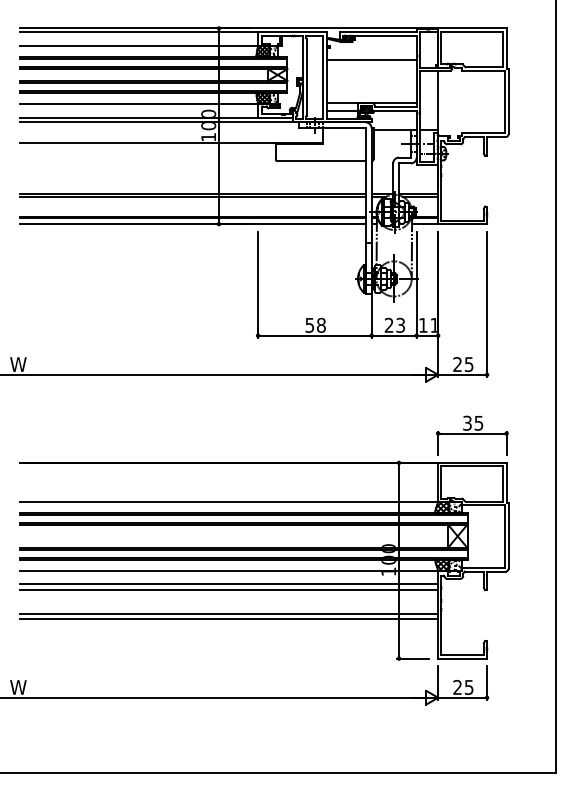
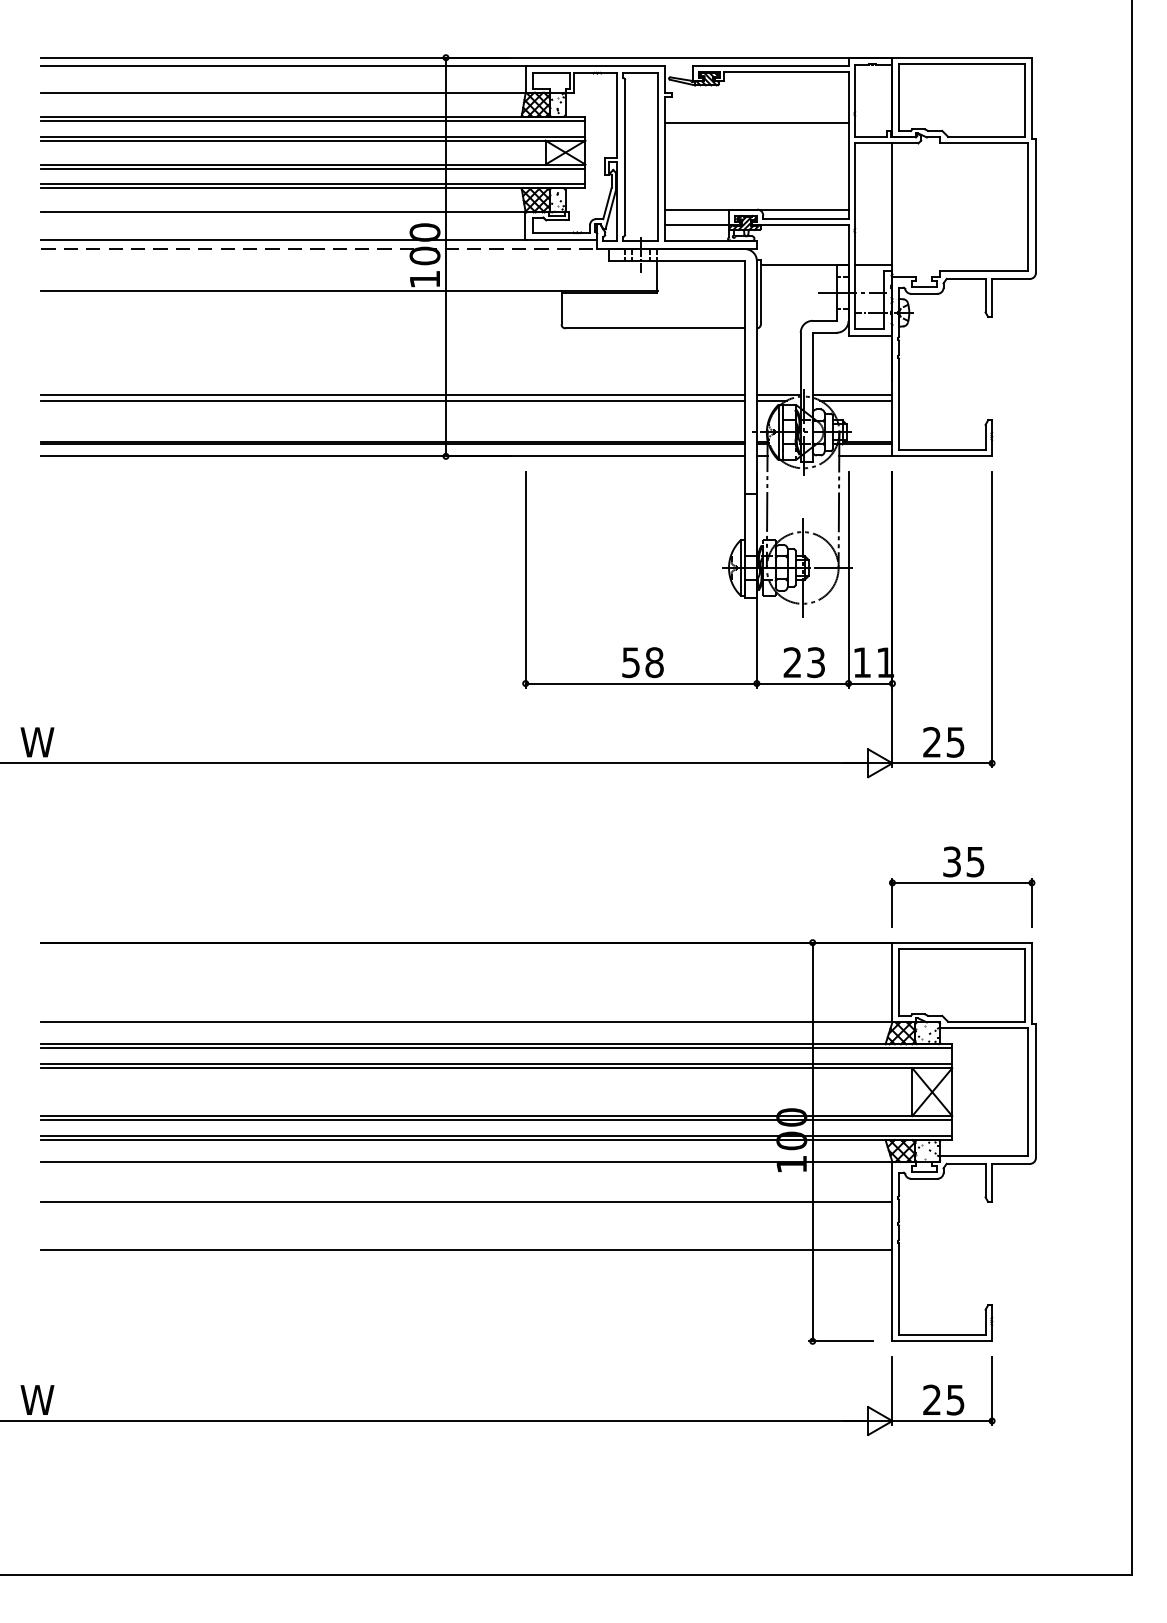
line: (157, 122) -> (320, 249), solid -> dashed
line: (229, 584) -> (467, 1190), removed
line: (229, 619) -> (467, 1261), removed

